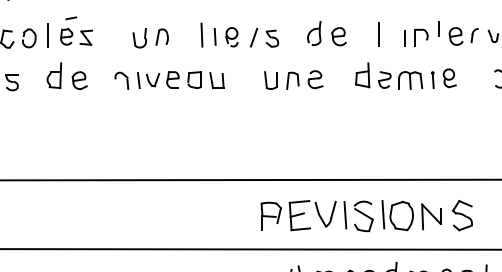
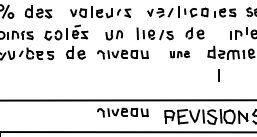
line: (377, 34) -> (218, 75), moved
part: (292, 80) -> (179, 54), size x0.7
part: (168, 206) -> (122, 112), added

